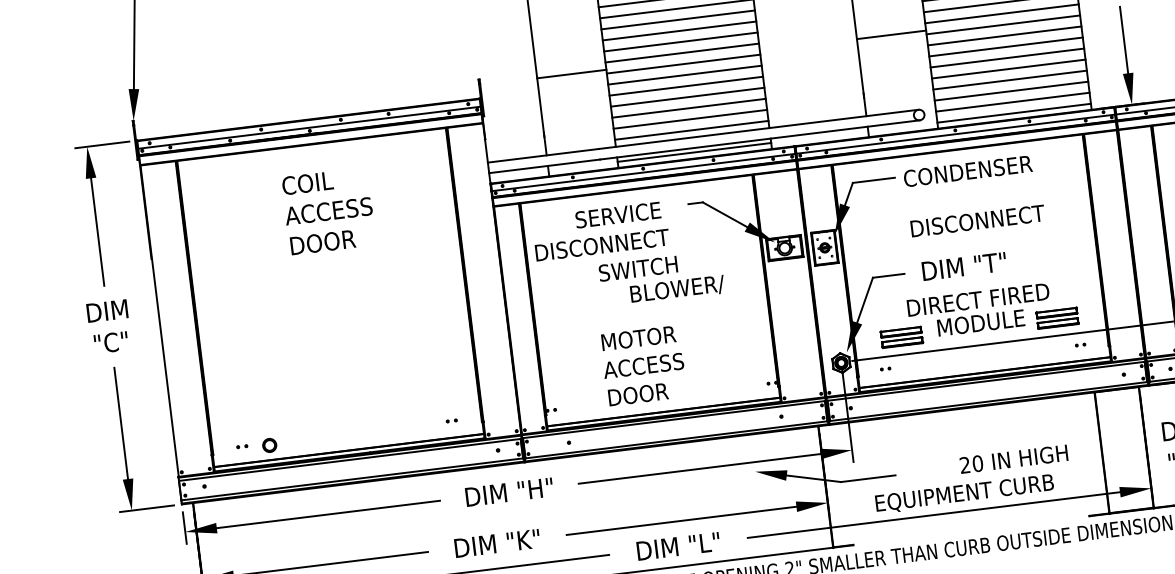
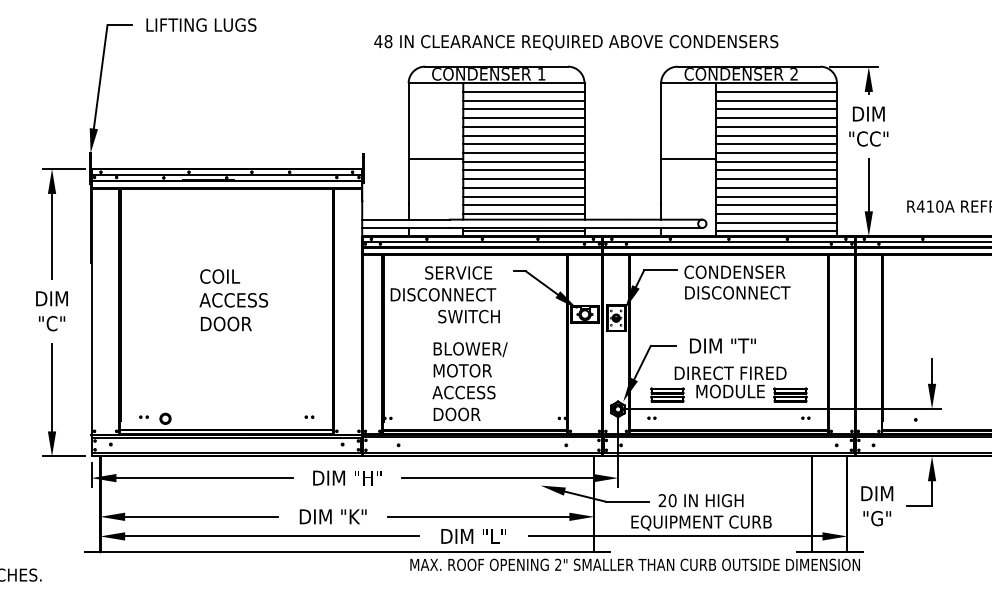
text: (328, 211) -> (233, 300), moved
text: (977, 220) -> (737, 292), moved
text: (677, 289) -> (470, 349), moved
text: (1013, 459) -> (700, 500), moved

